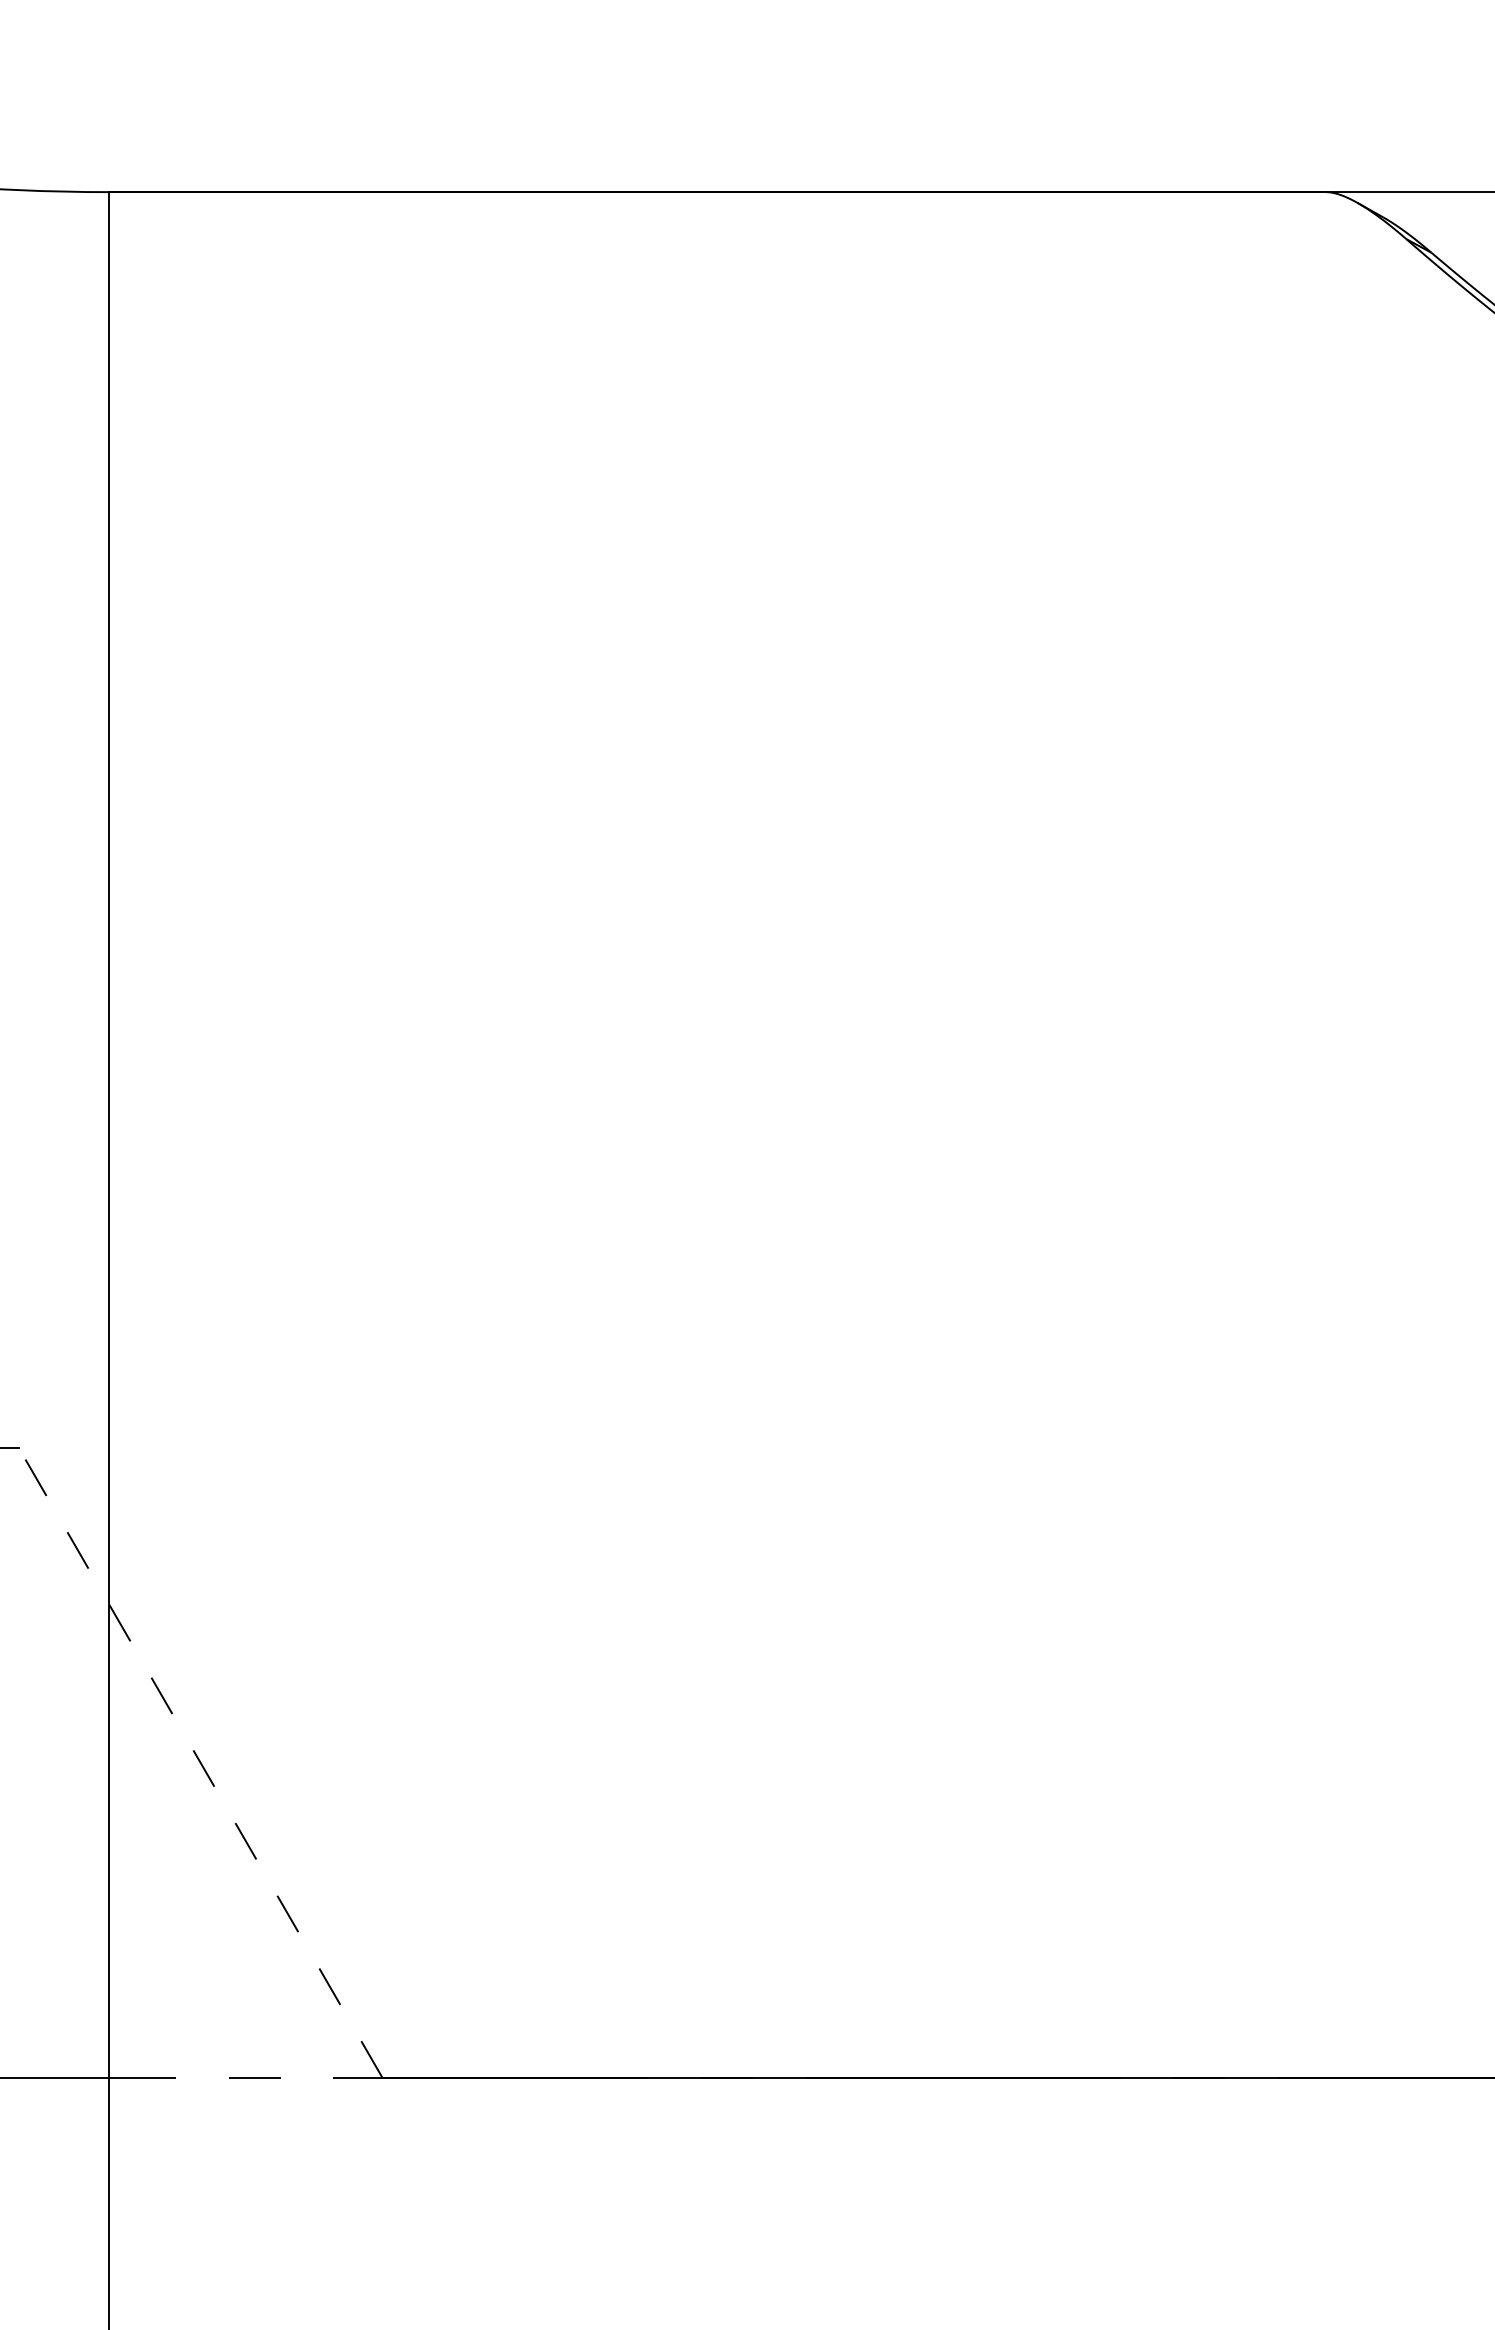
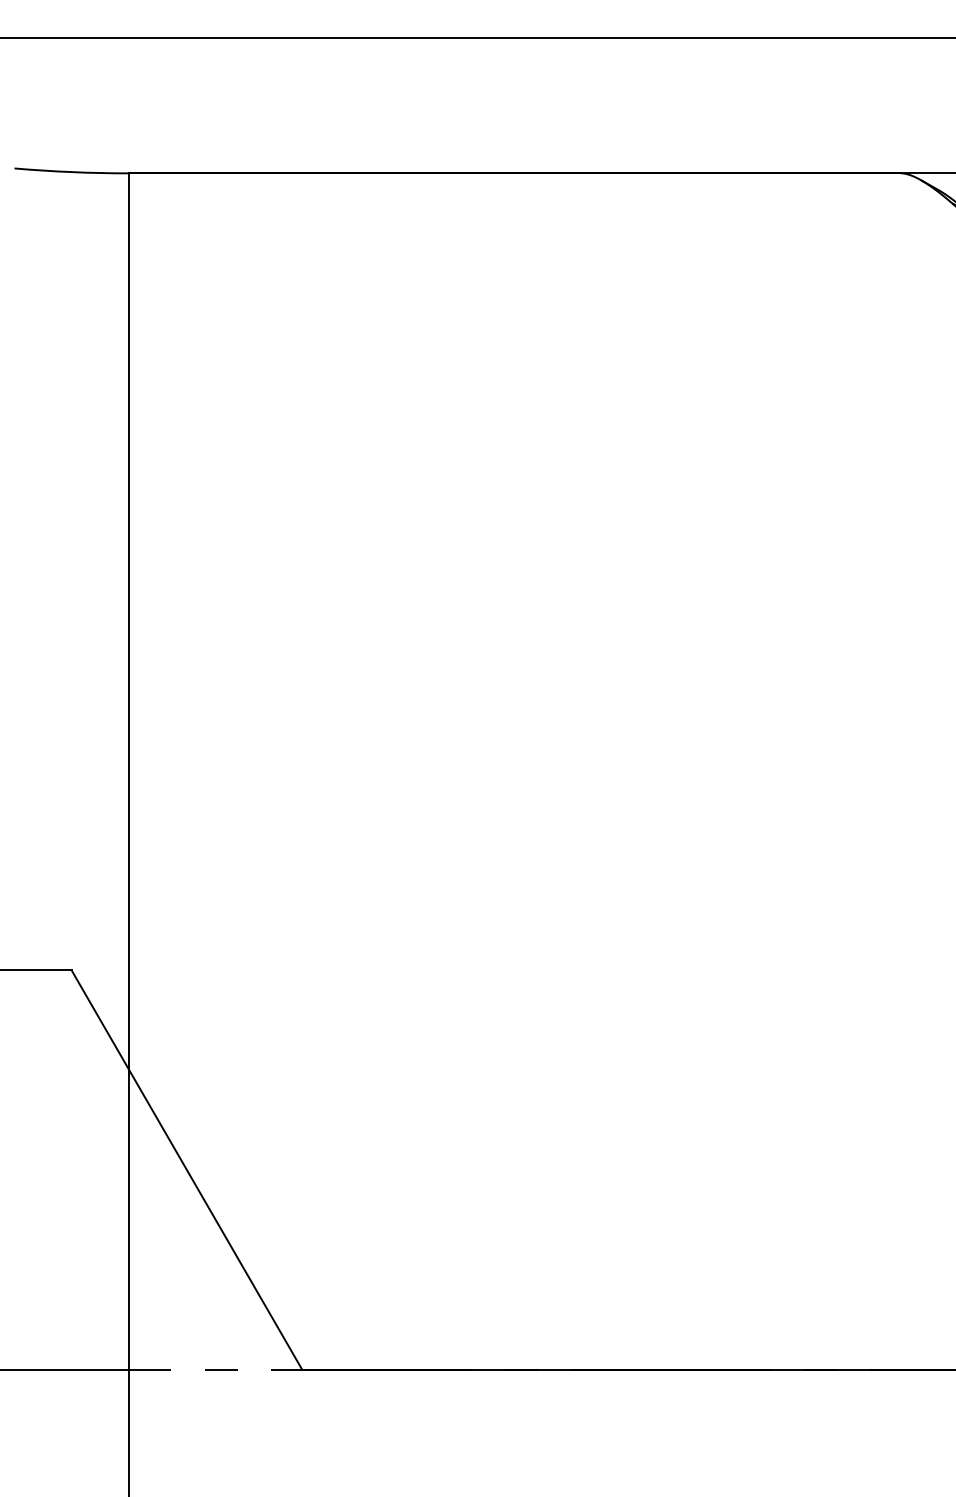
line: (199, 1762) -> (186, 1169), dashed -> solid

